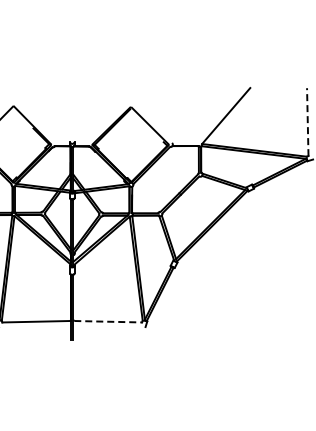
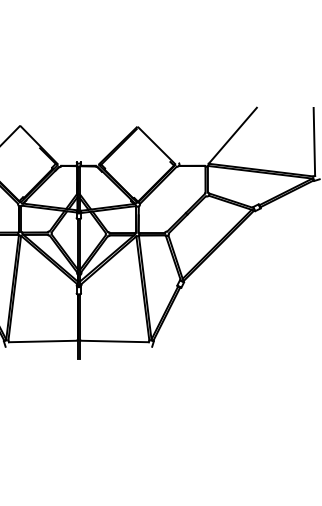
line: (307, 121) -> (314, 141), dashed -> solid
line: (107, 321) -> (114, 341), dashed -> solid

